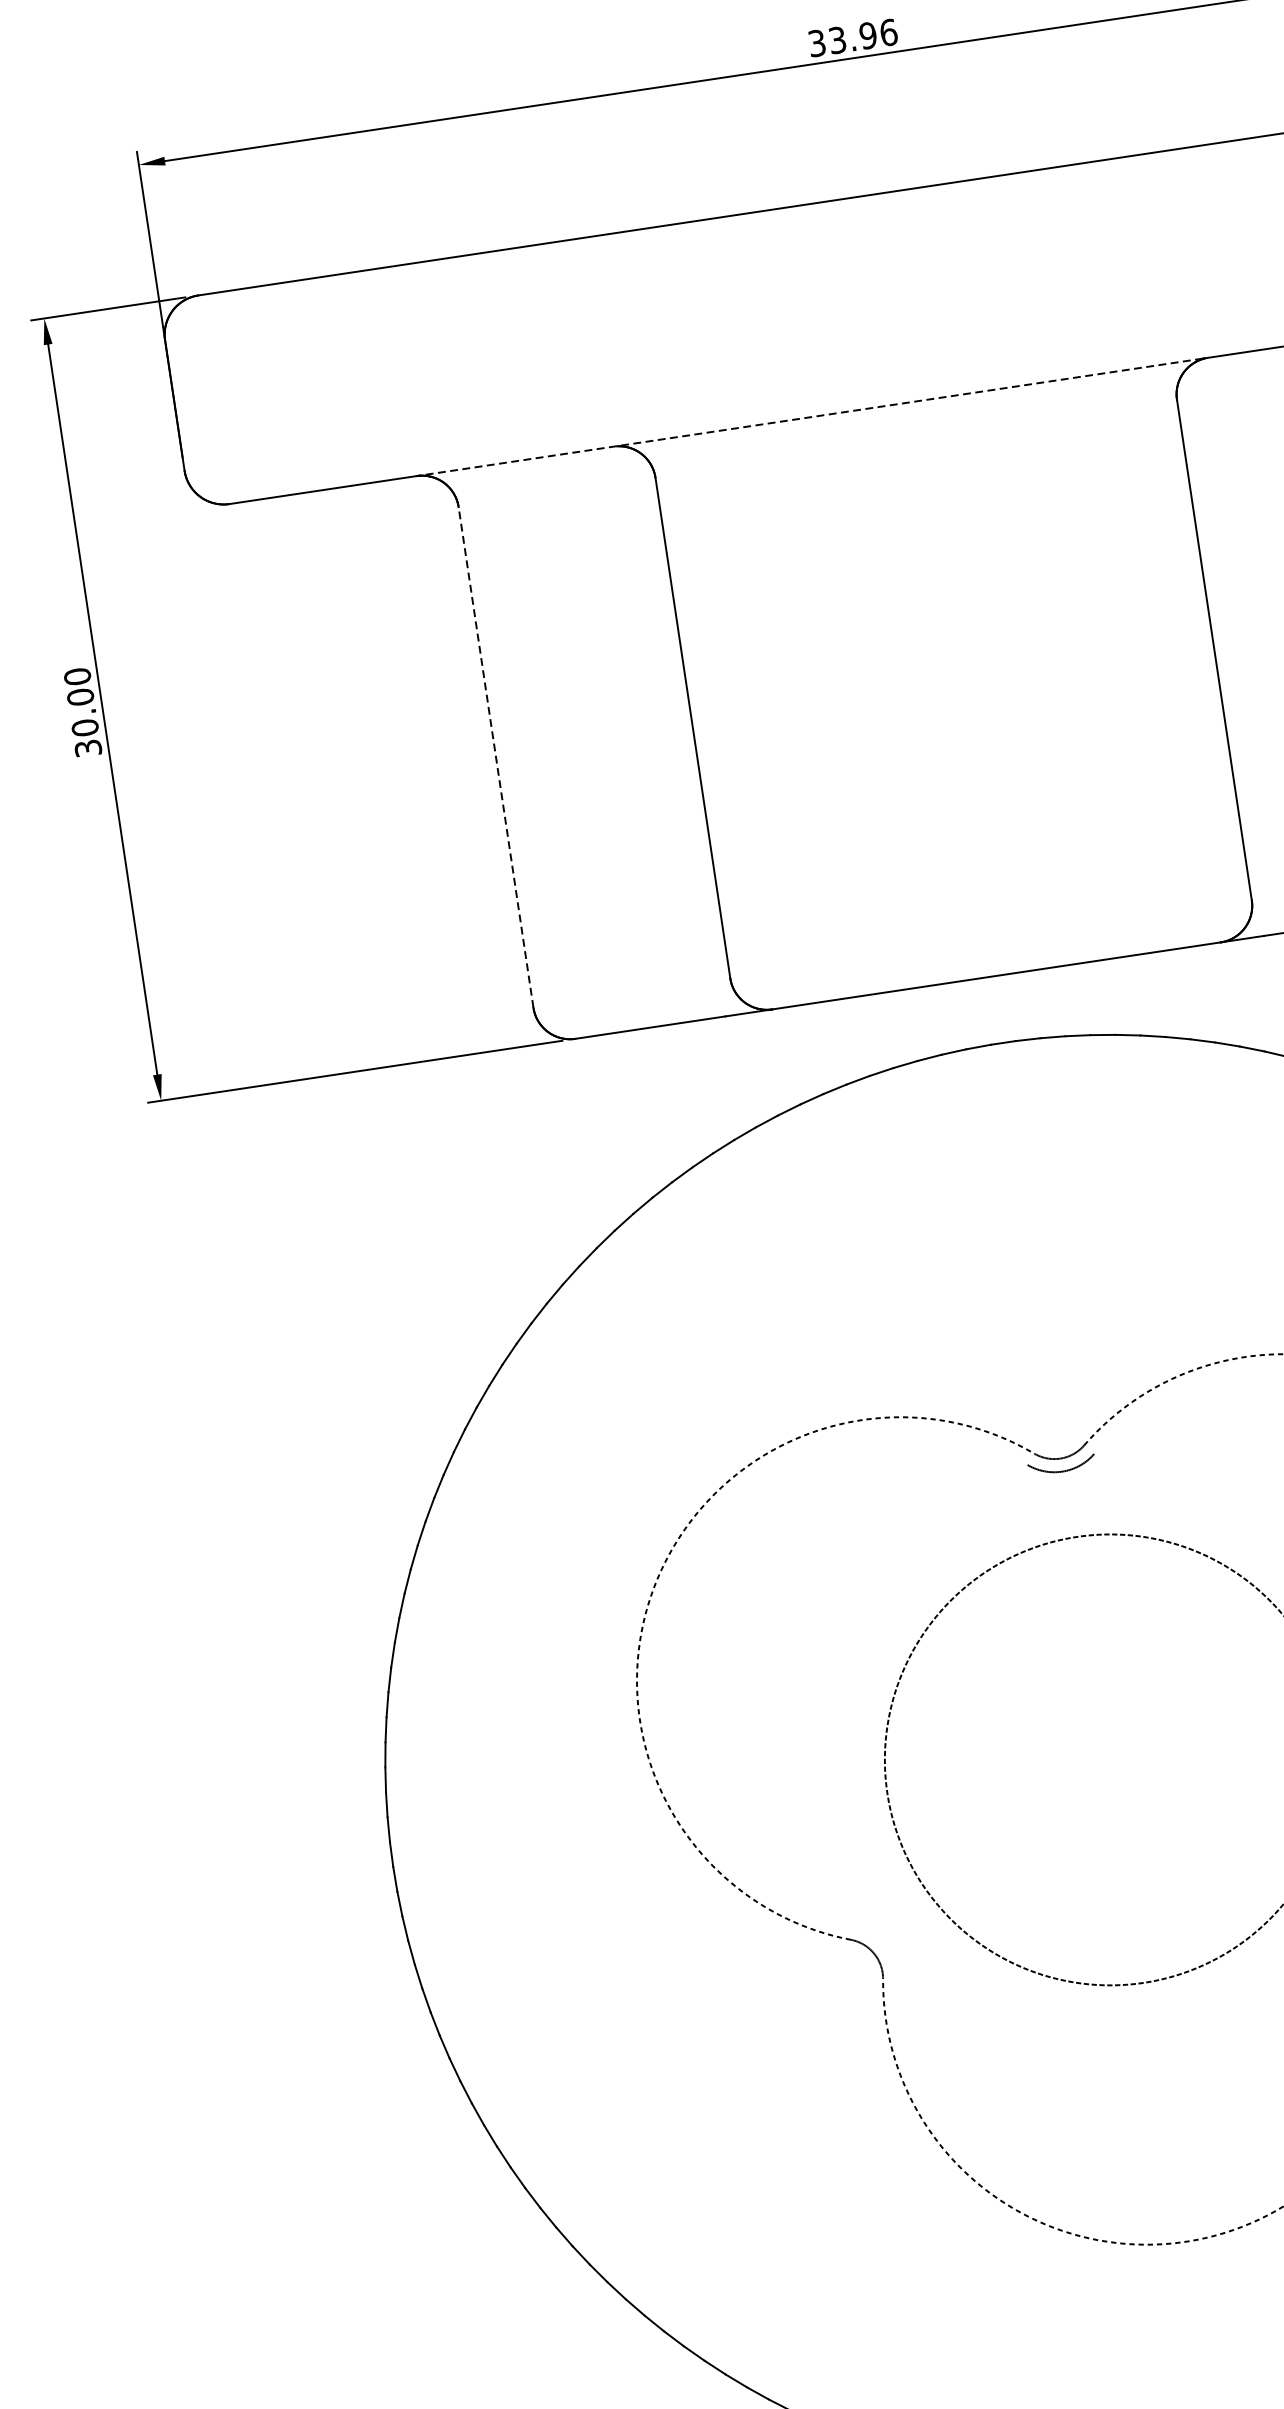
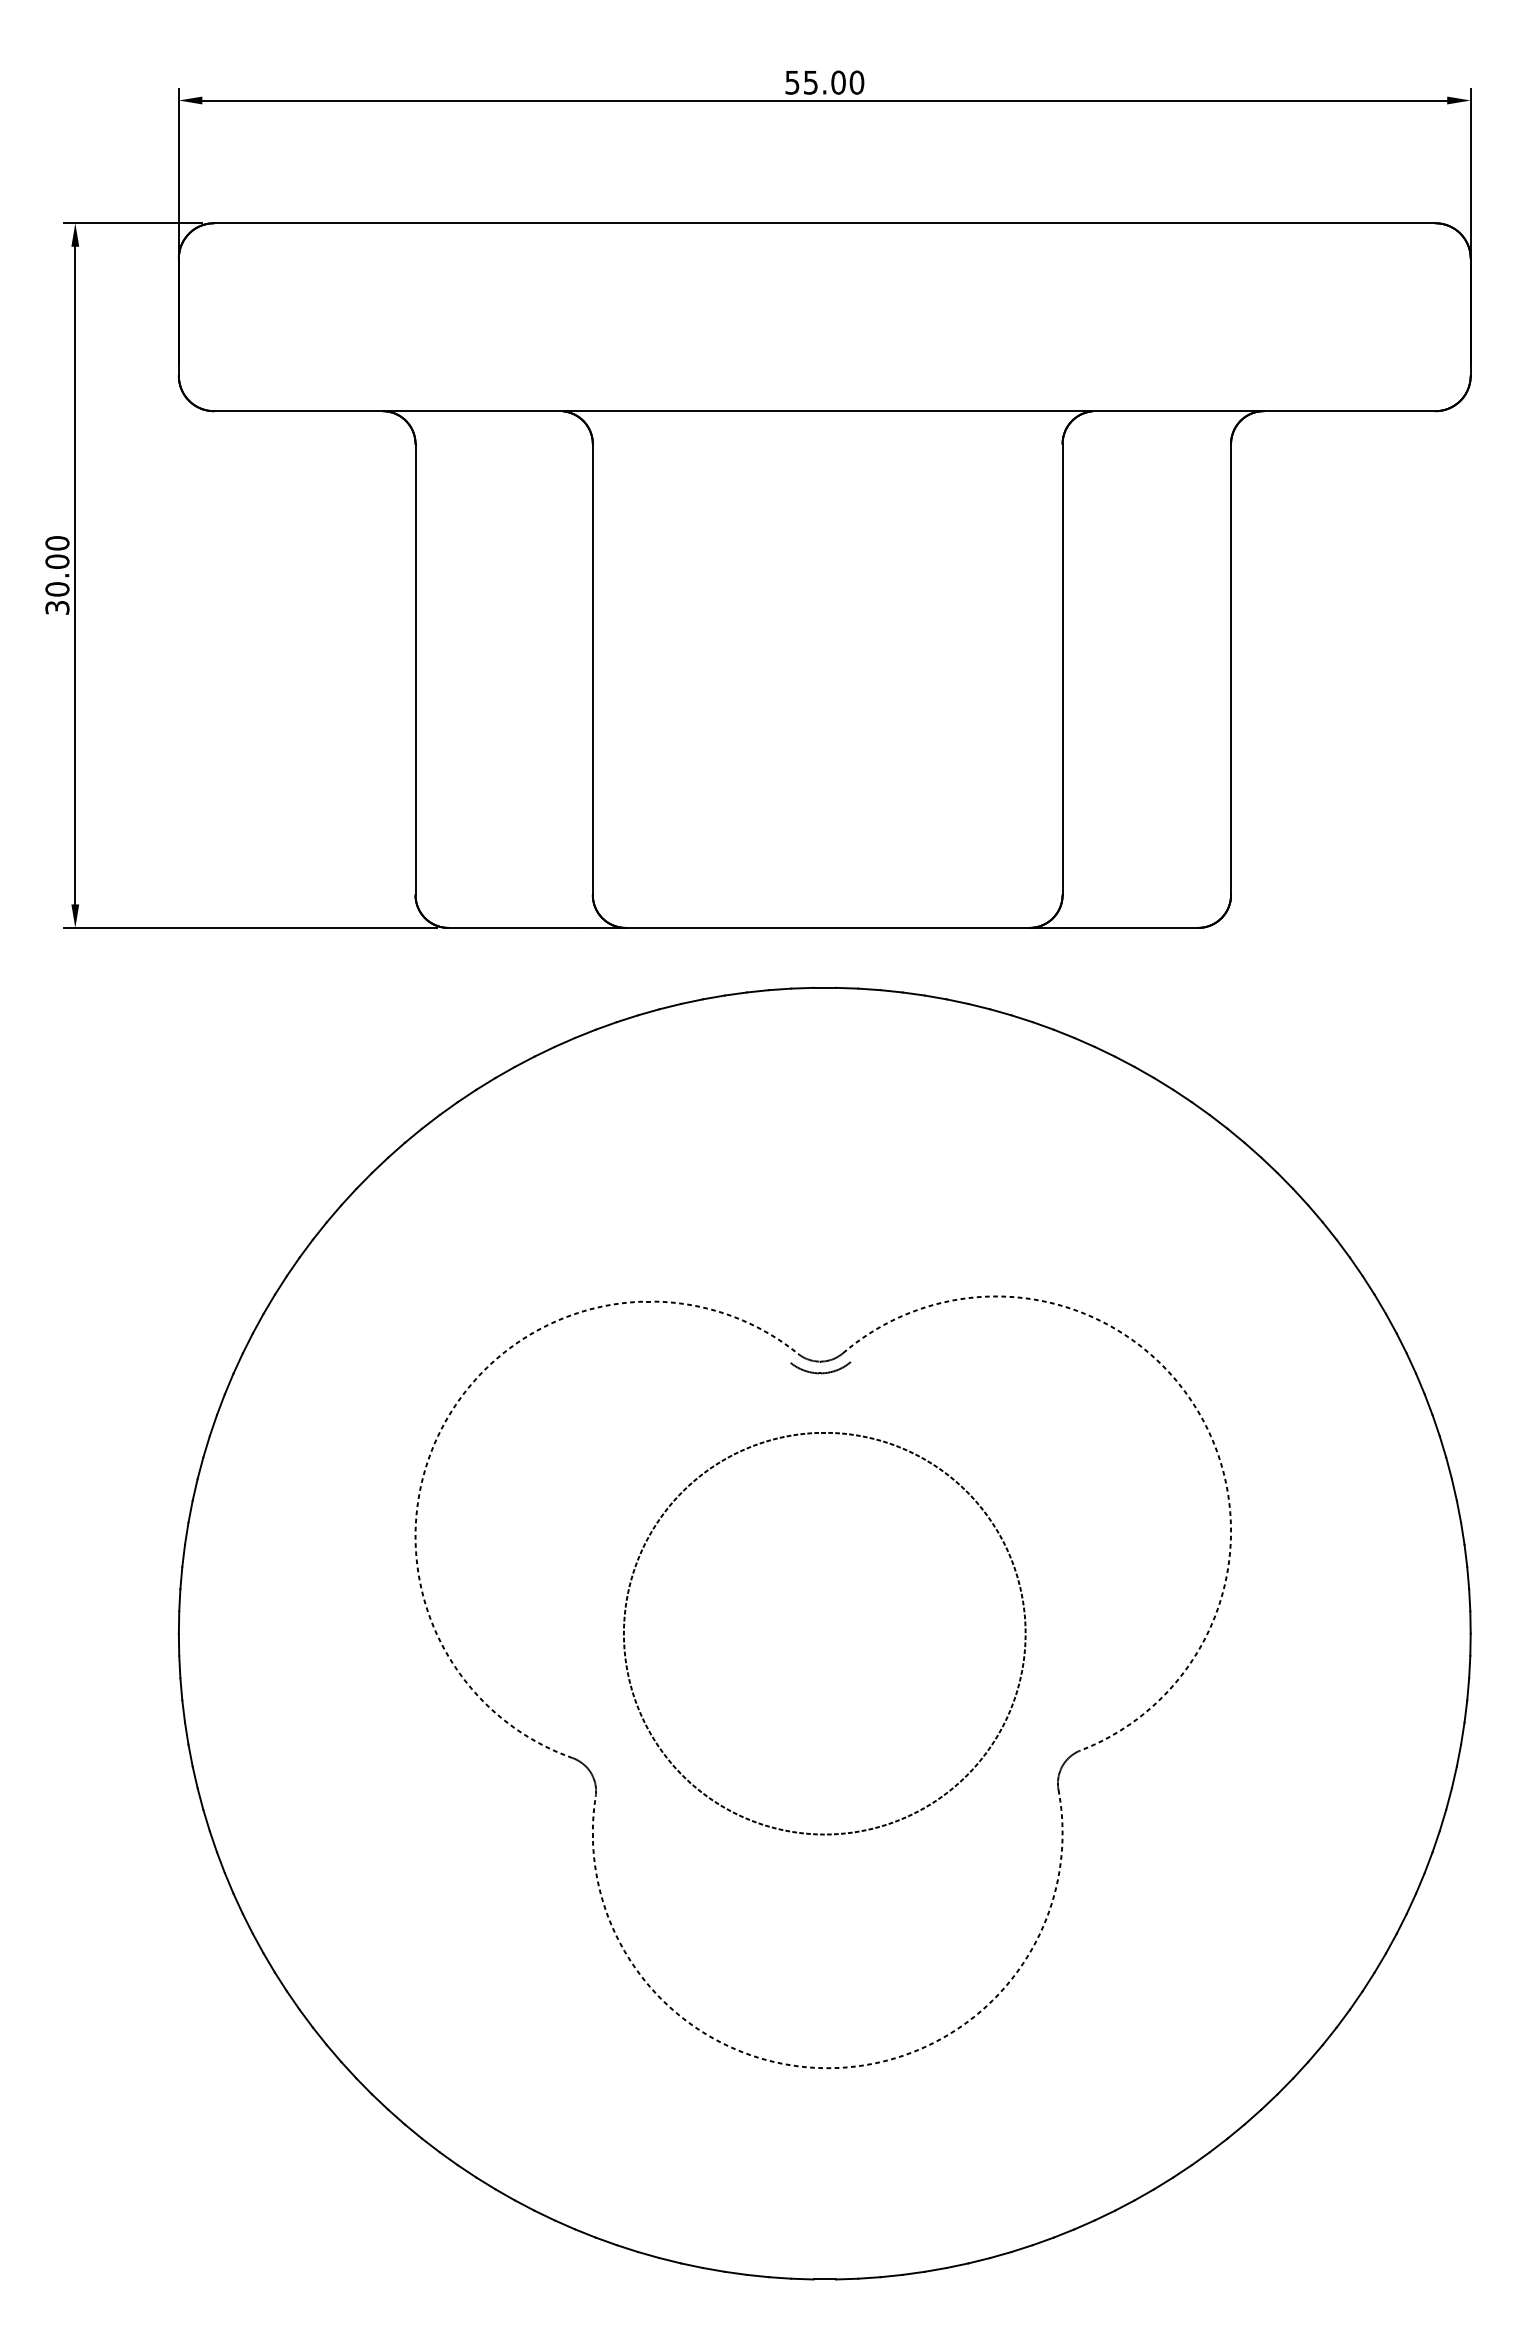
text: (853, 37) -> (825, 82), 33.96 -> 55.00
line: (809, 417) -> (736, 411), dashed -> solid
line: (496, 757) -> (415, 669), dashed -> solid

